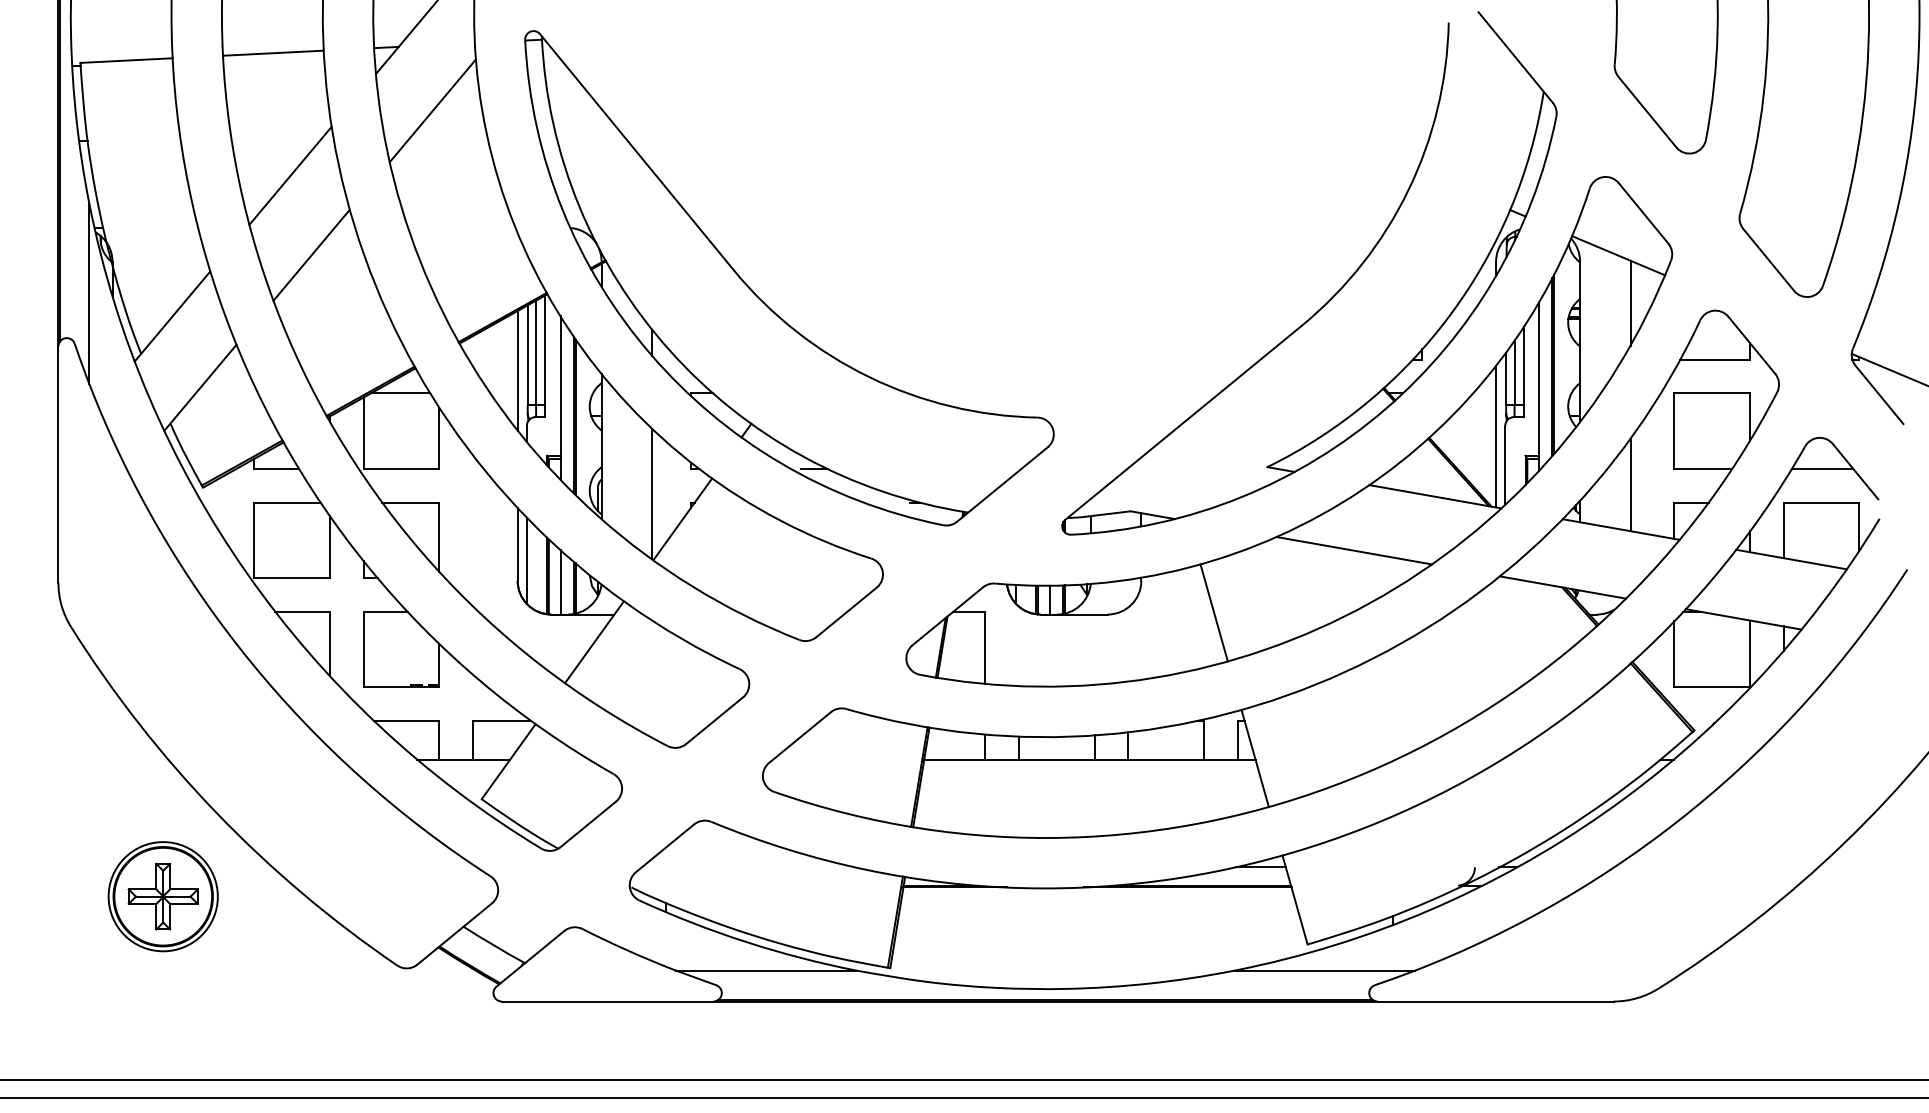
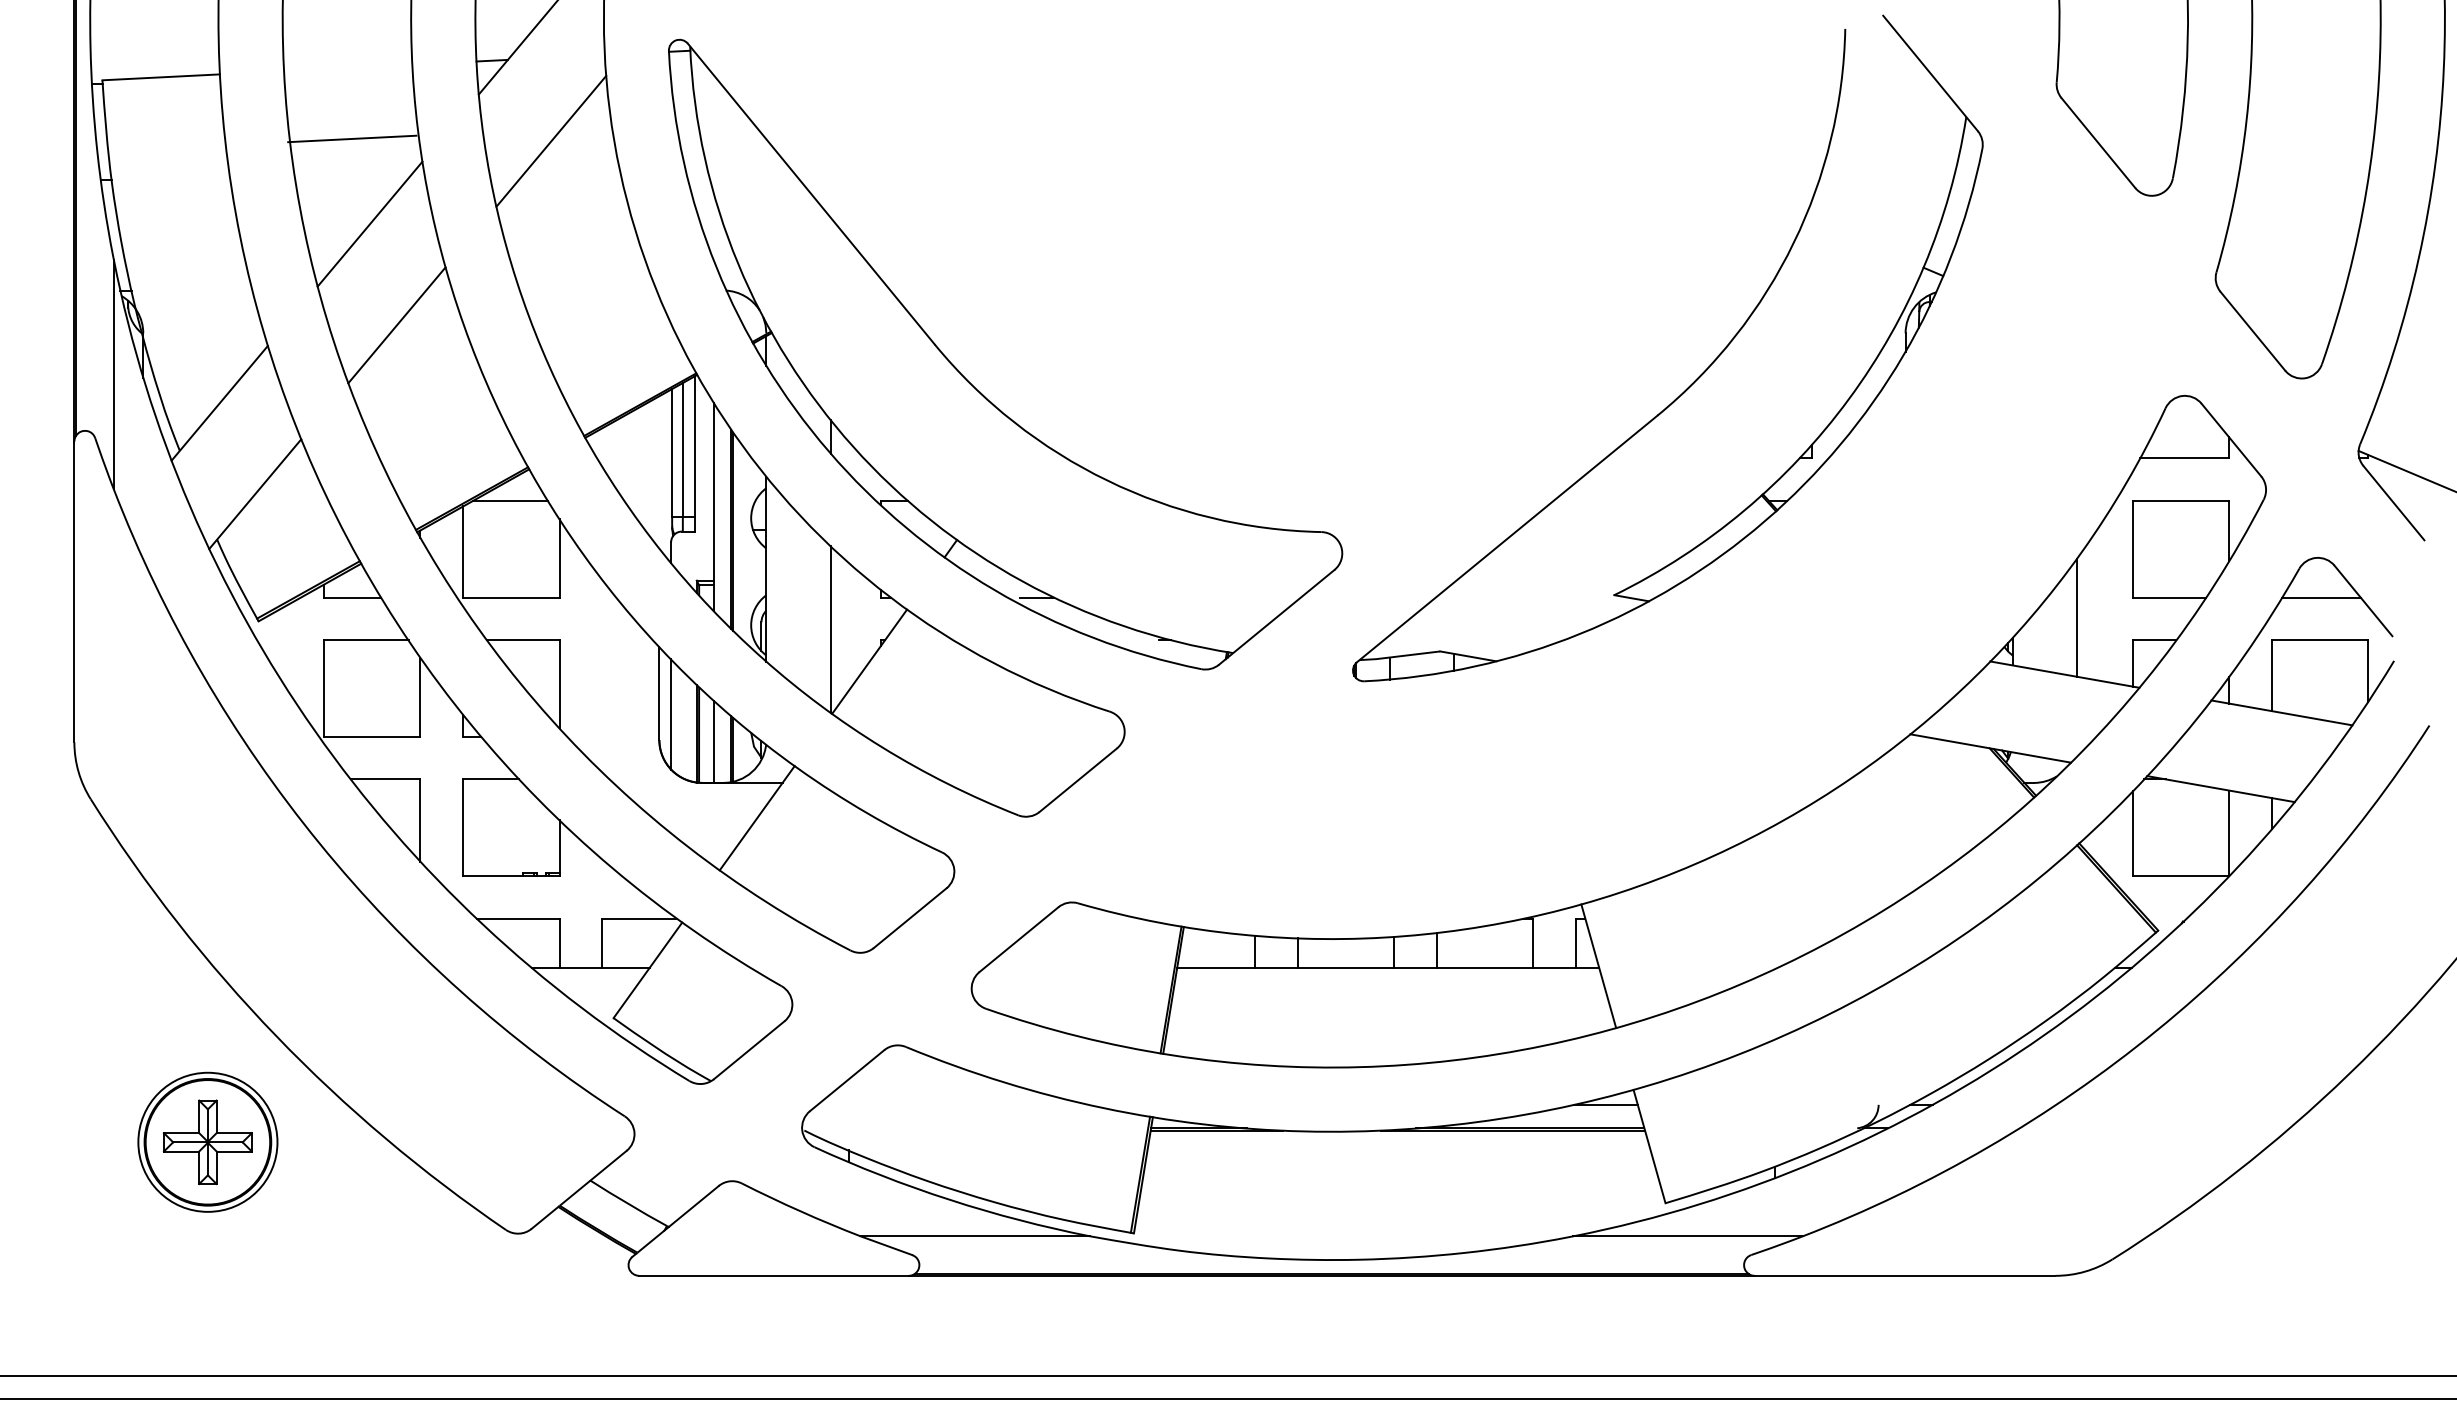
line: (273, 52) -> (352, 138), moved
line: (517, 370) -> (659, 472), removed
part: (1335, 505) -> (1700, 644), removed

